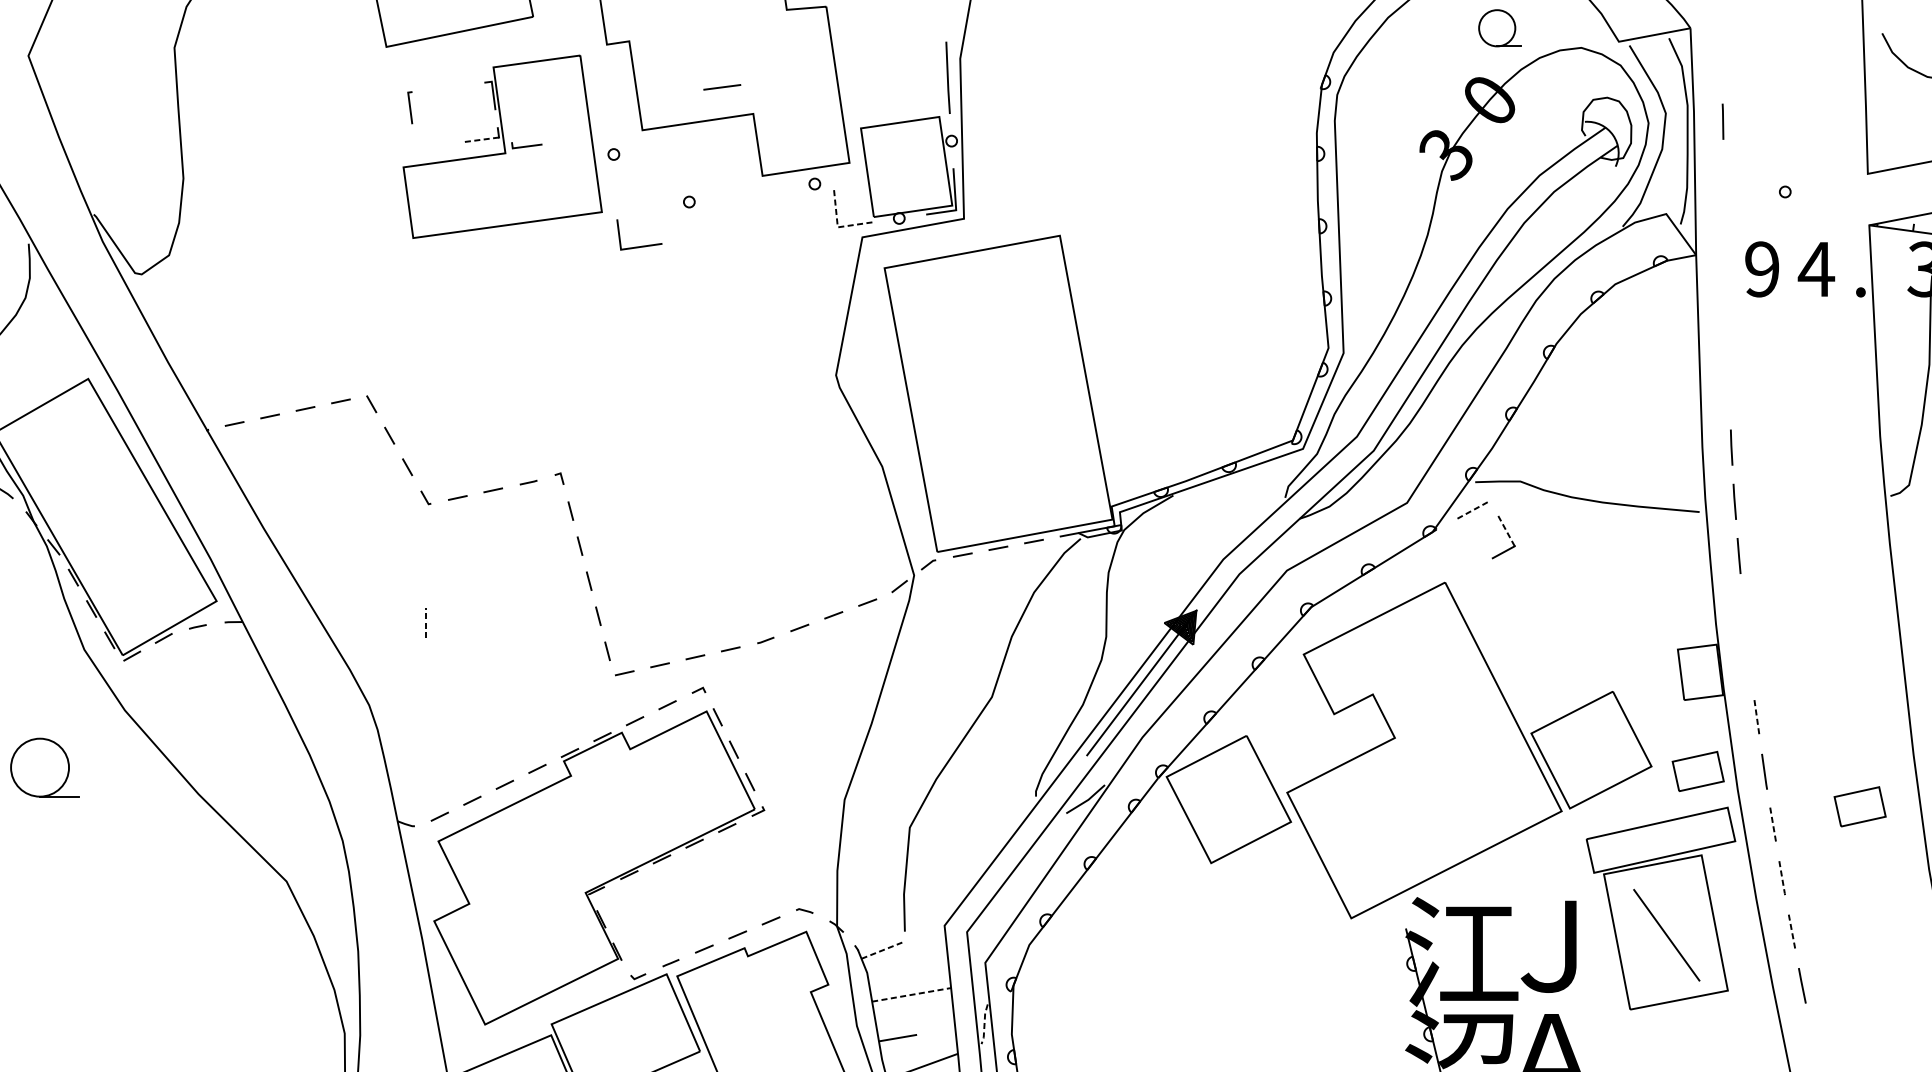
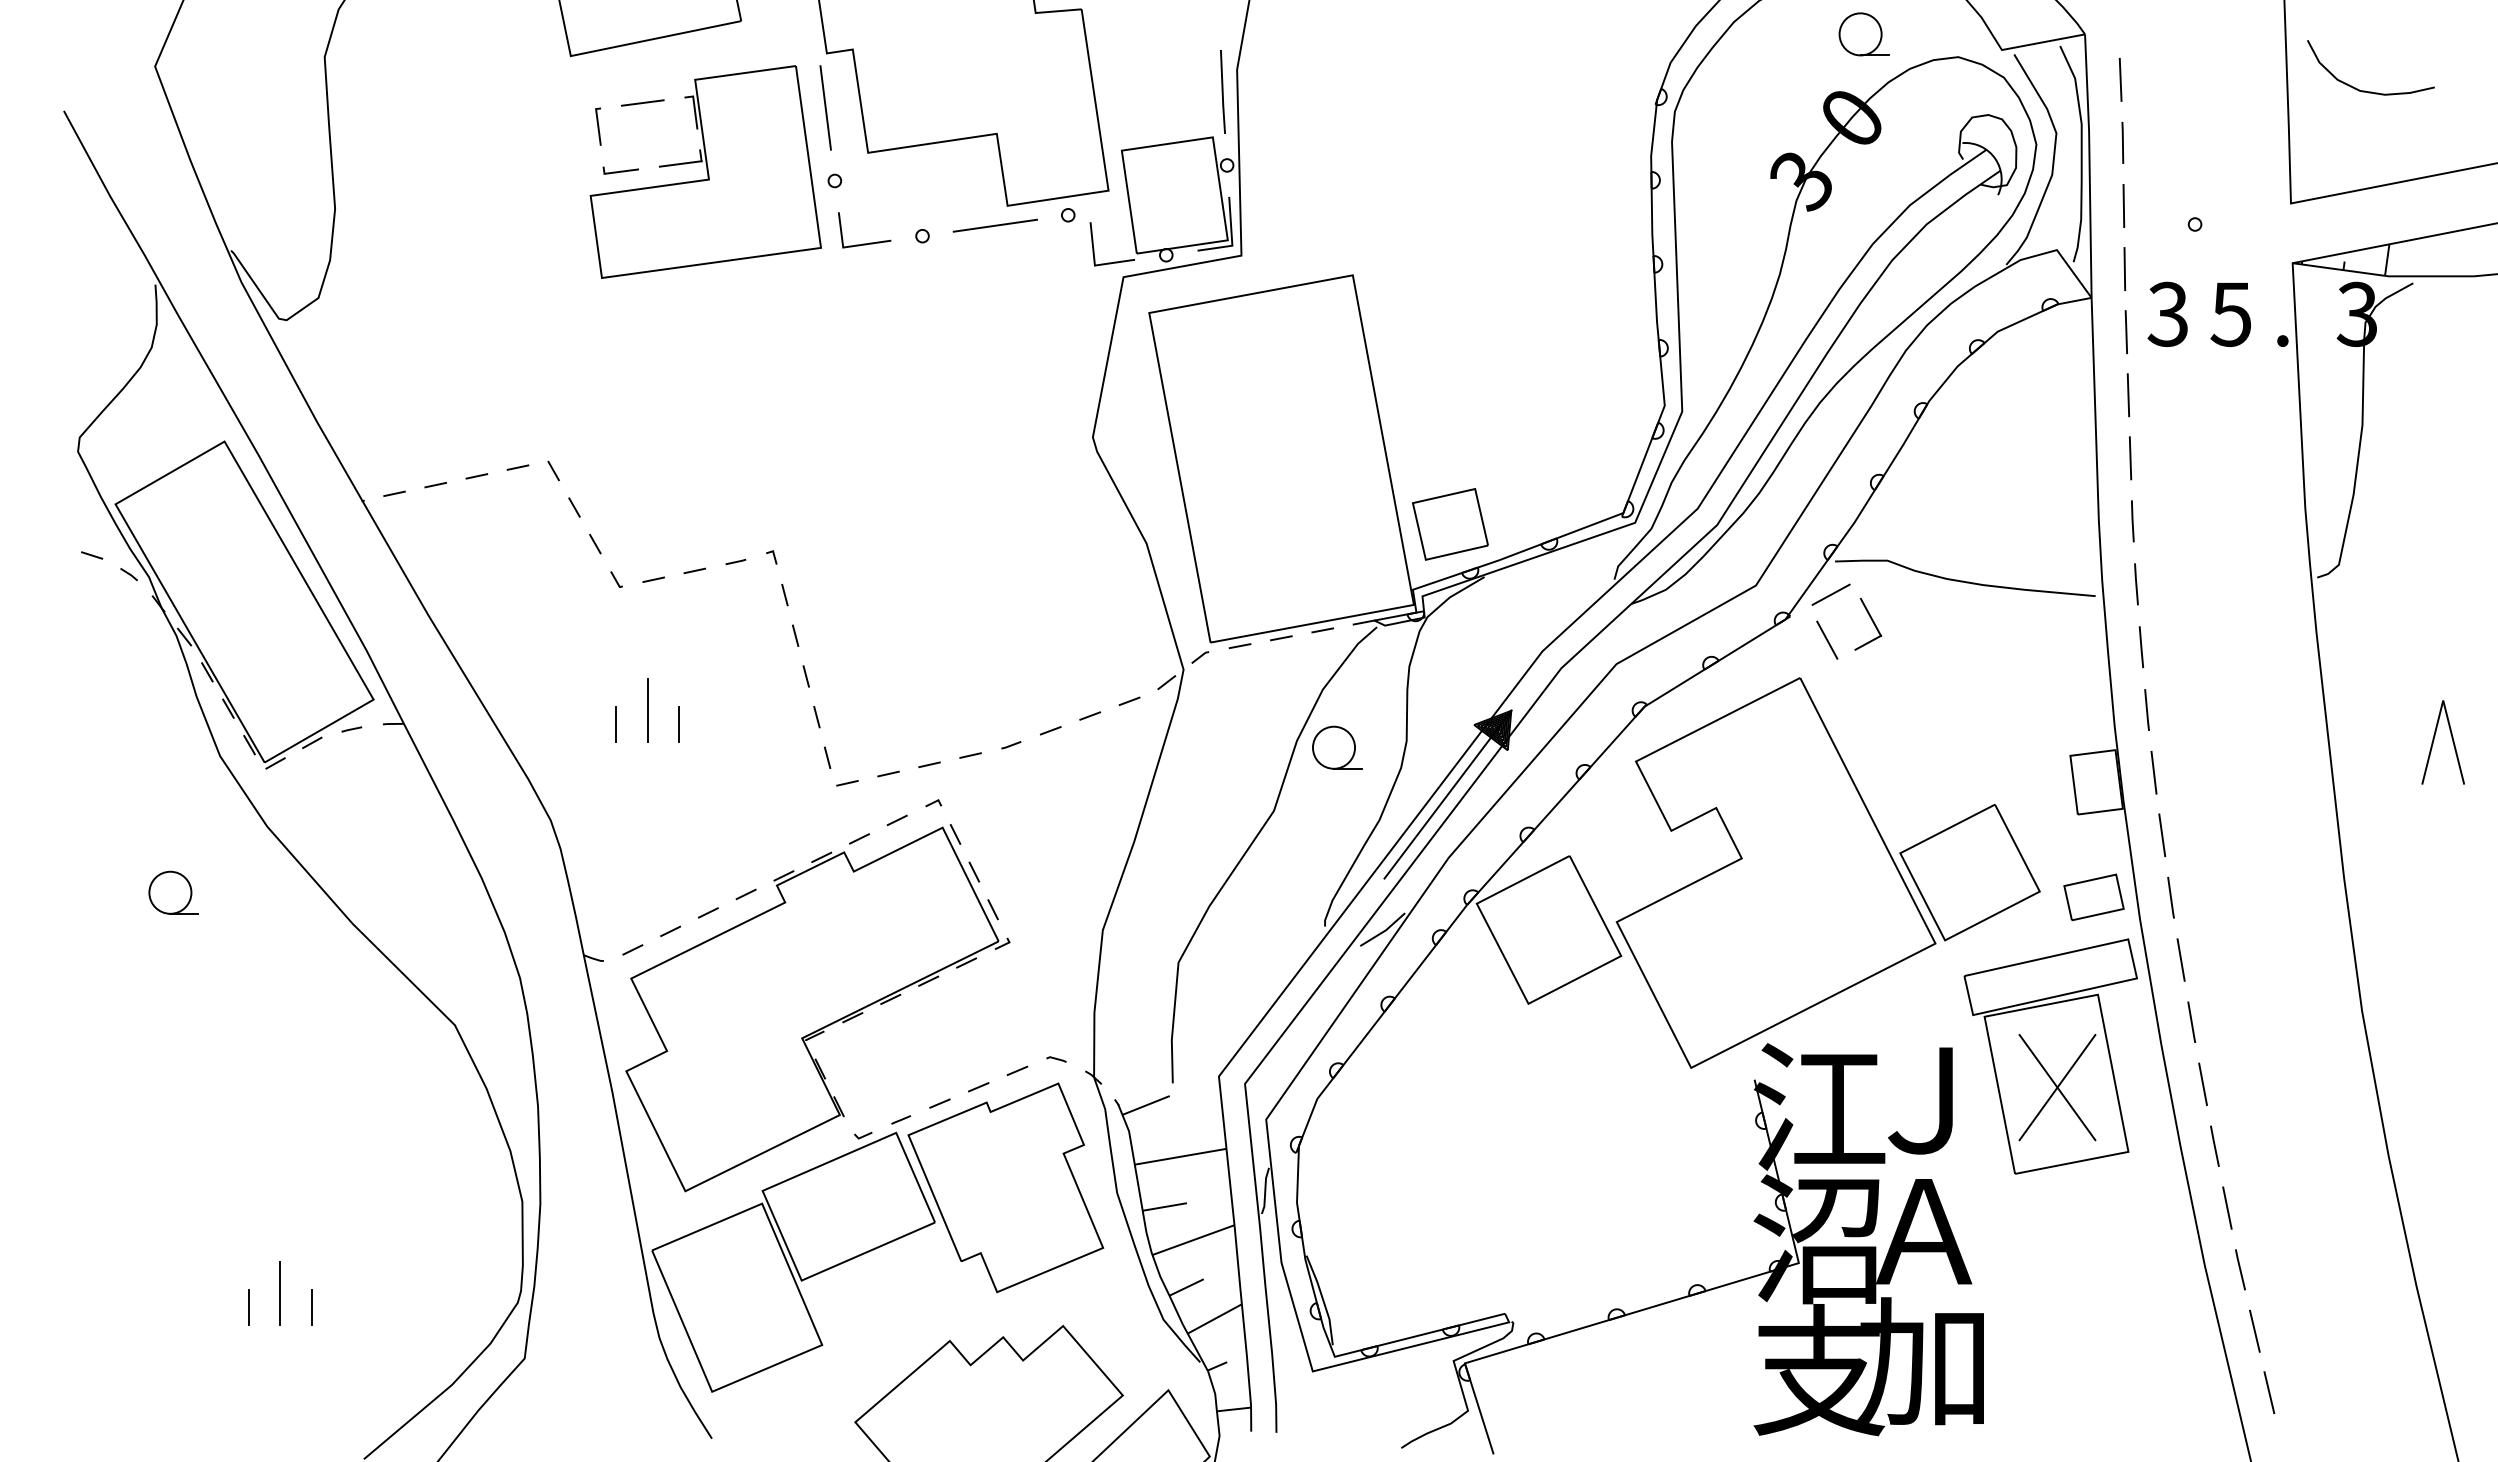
line: (1721, 67) -> (2120, 79), added
line: (722, 86) -> (642, 102), moved
line: (605, 91) -> (825, 107), added
line: (480, 140) -> (680, 164), dashed -> solid
line: (526, 145) -> (620, 170), moved
line: (1723, 176) -> (2123, 206), added
line: (752, 192) -> (995, 225), added
line: (837, 226) -> (1094, 264), dashed -> solid
line: (1724, 230) -> (2124, 269), added
line: (643, 245) -> (869, 242), moved
text: (1761, 269) -> (2167, 314), 9 -> 3
text: (1815, 269) -> (2230, 314), 4 -> 5
line: (1726, 285) -> (2126, 332), added
line: (1727, 339) -> (2128, 395), added
line: (1729, 393) -> (2130, 458), added
part: (1144, 450) -> (1450, 524), added
line: (1471, 511) -> (1830, 595), dashed -> solid
line: (1505, 529) -> (1870, 616), dashed -> solid
line: (1468, 549) -> (1827, 639), added
line: (1743, 609) -> (2146, 709), added
line: (452, 610) -> (647, 710), added
line: (425, 622) -> (616, 724), dashed -> solid
line: (480, 622) -> (679, 724), added
part: (1046, 642) -> (1337, 747), added
line: (1749, 663) -> (2153, 772), added
line: (1757, 718) -> (2162, 835), dashed -> solid
part: (44, 767) -> (173, 892), size x0.62
part: (1859, 806) -> (2281, 938), removed
line: (1773, 825) -> (2181, 960), dashed -> solid
line: (1782, 879) -> (2191, 1022), dashed -> solid
line: (1792, 932) -> (2203, 1084), dashed -> solid
line: (1666, 935) -> (2057, 1087), added
line: (882, 950) -> (1146, 1105), dashed -> solid
line: (911, 994) -> (1180, 1156), dashed -> solid
line: (984, 1023) -> (1265, 1190), dashed -> solid
line: (1813, 1038) -> (2227, 1207), added

